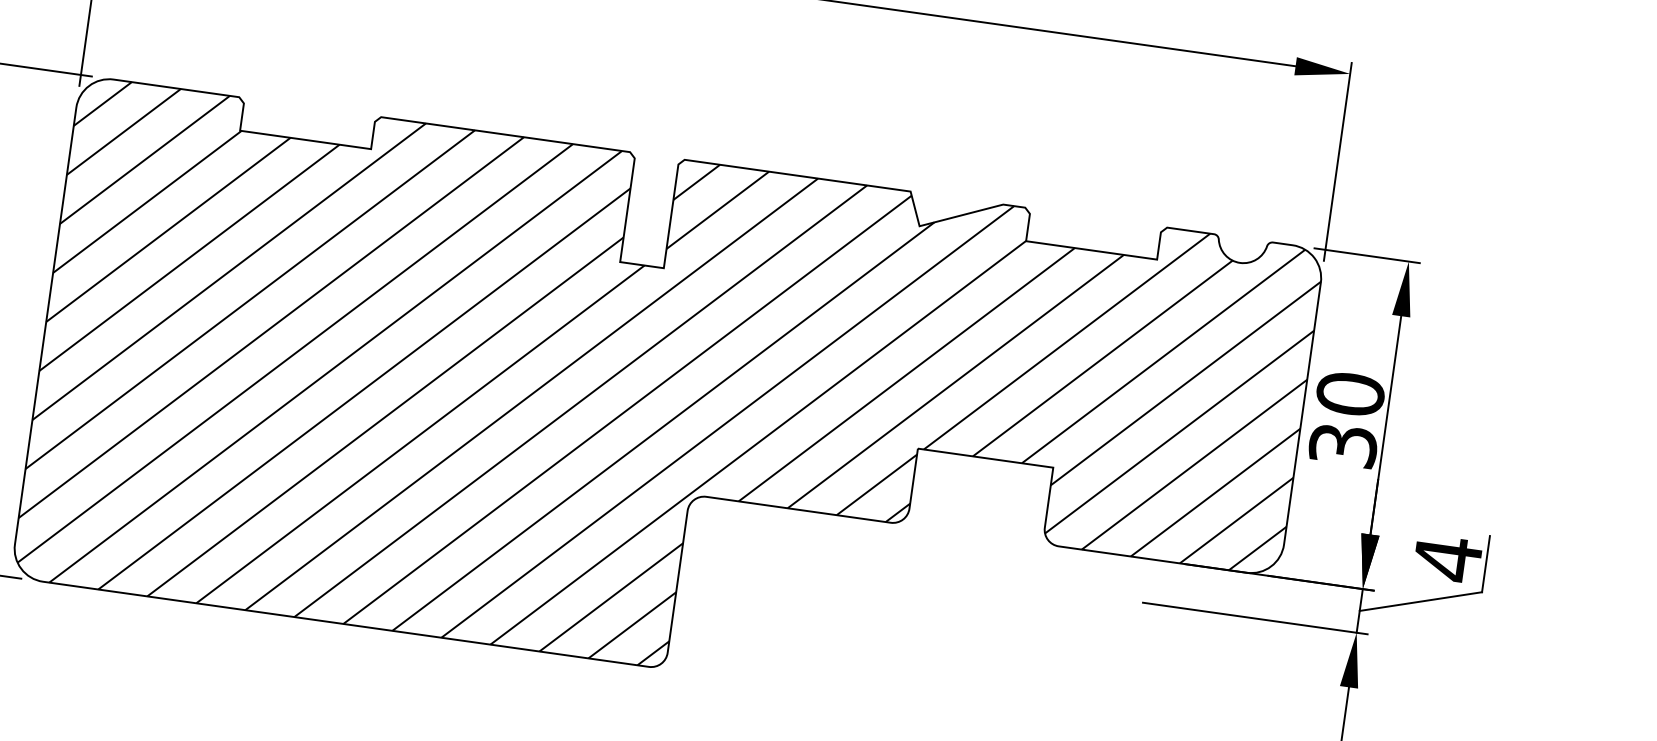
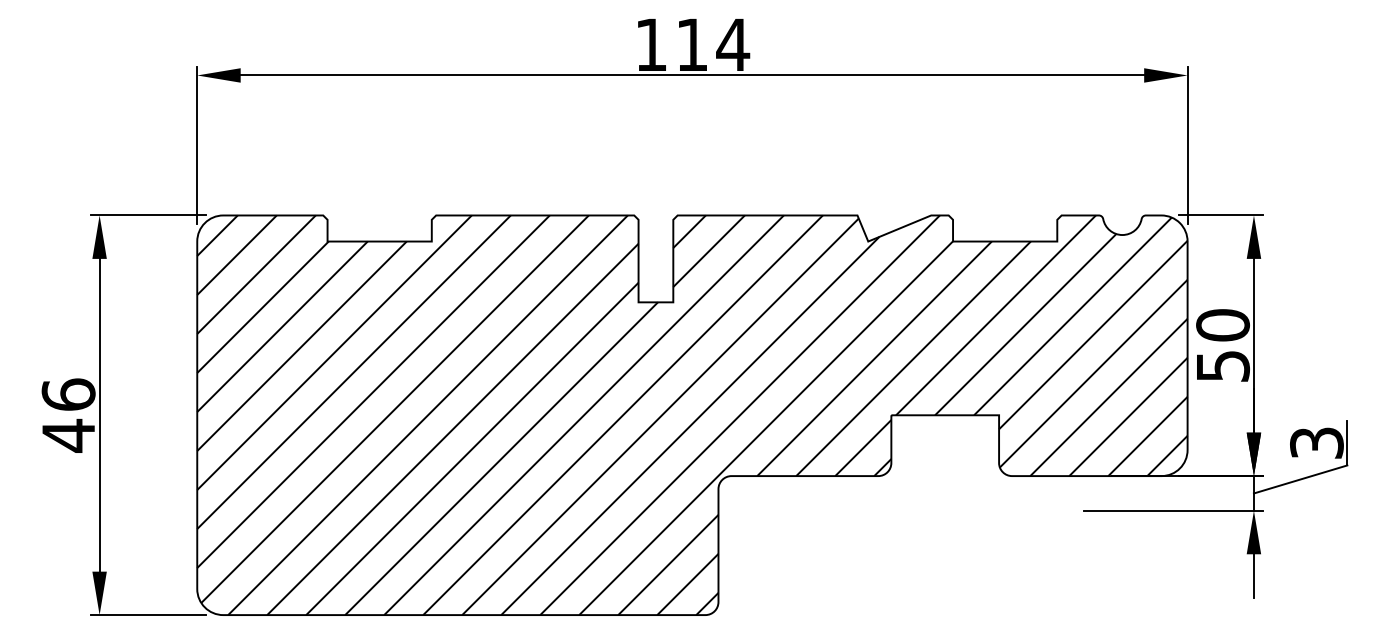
text: (1342, 445) -> (1222, 366), 30 -> 50
text: (1447, 559) -> (1316, 443), 4 -> 3

